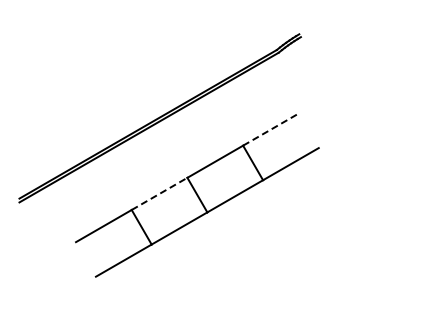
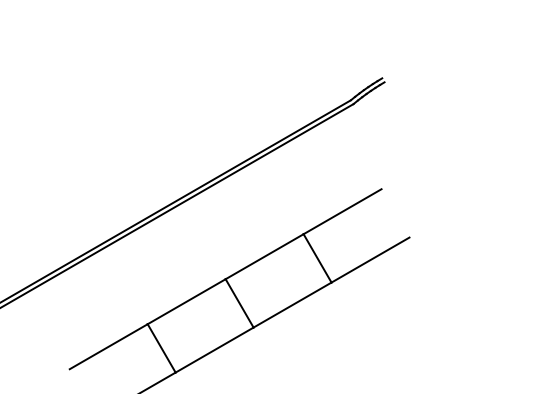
line: (271, 129) -> (343, 211), dashed -> solid
line: (159, 193) -> (186, 301), dashed -> solid

